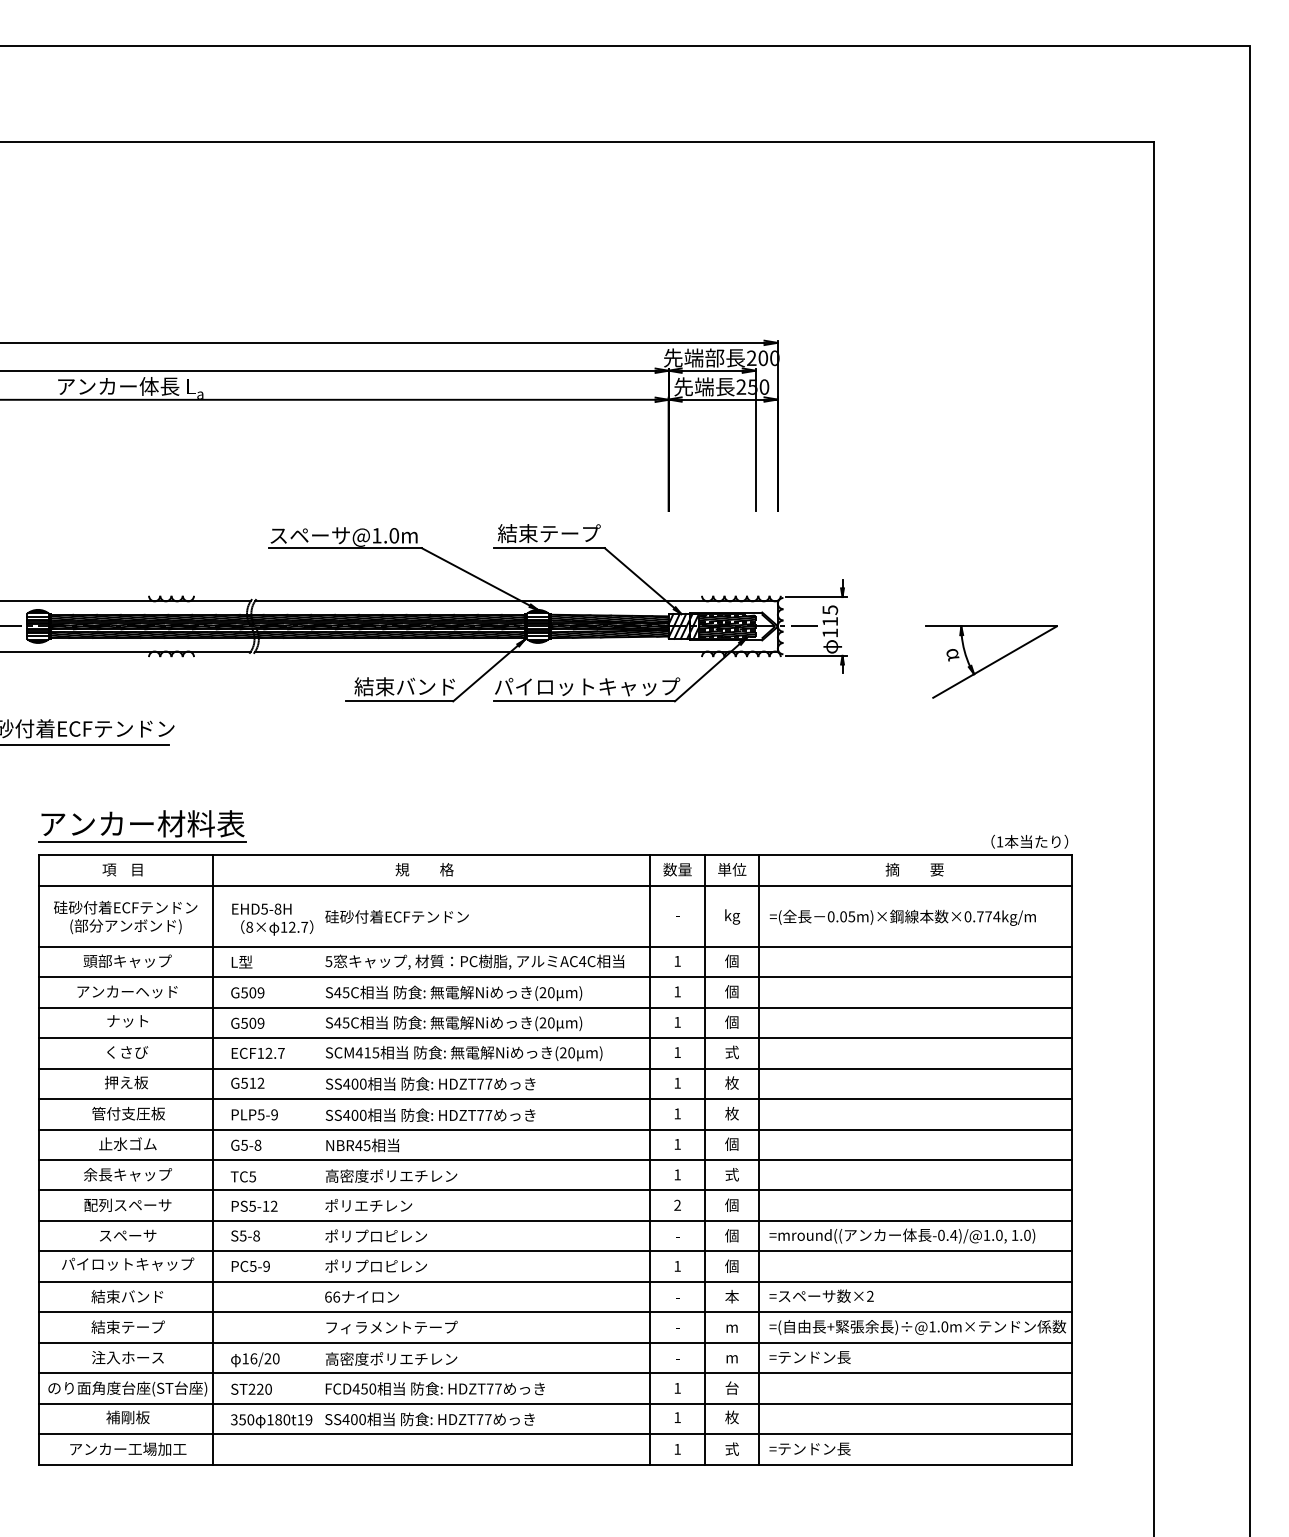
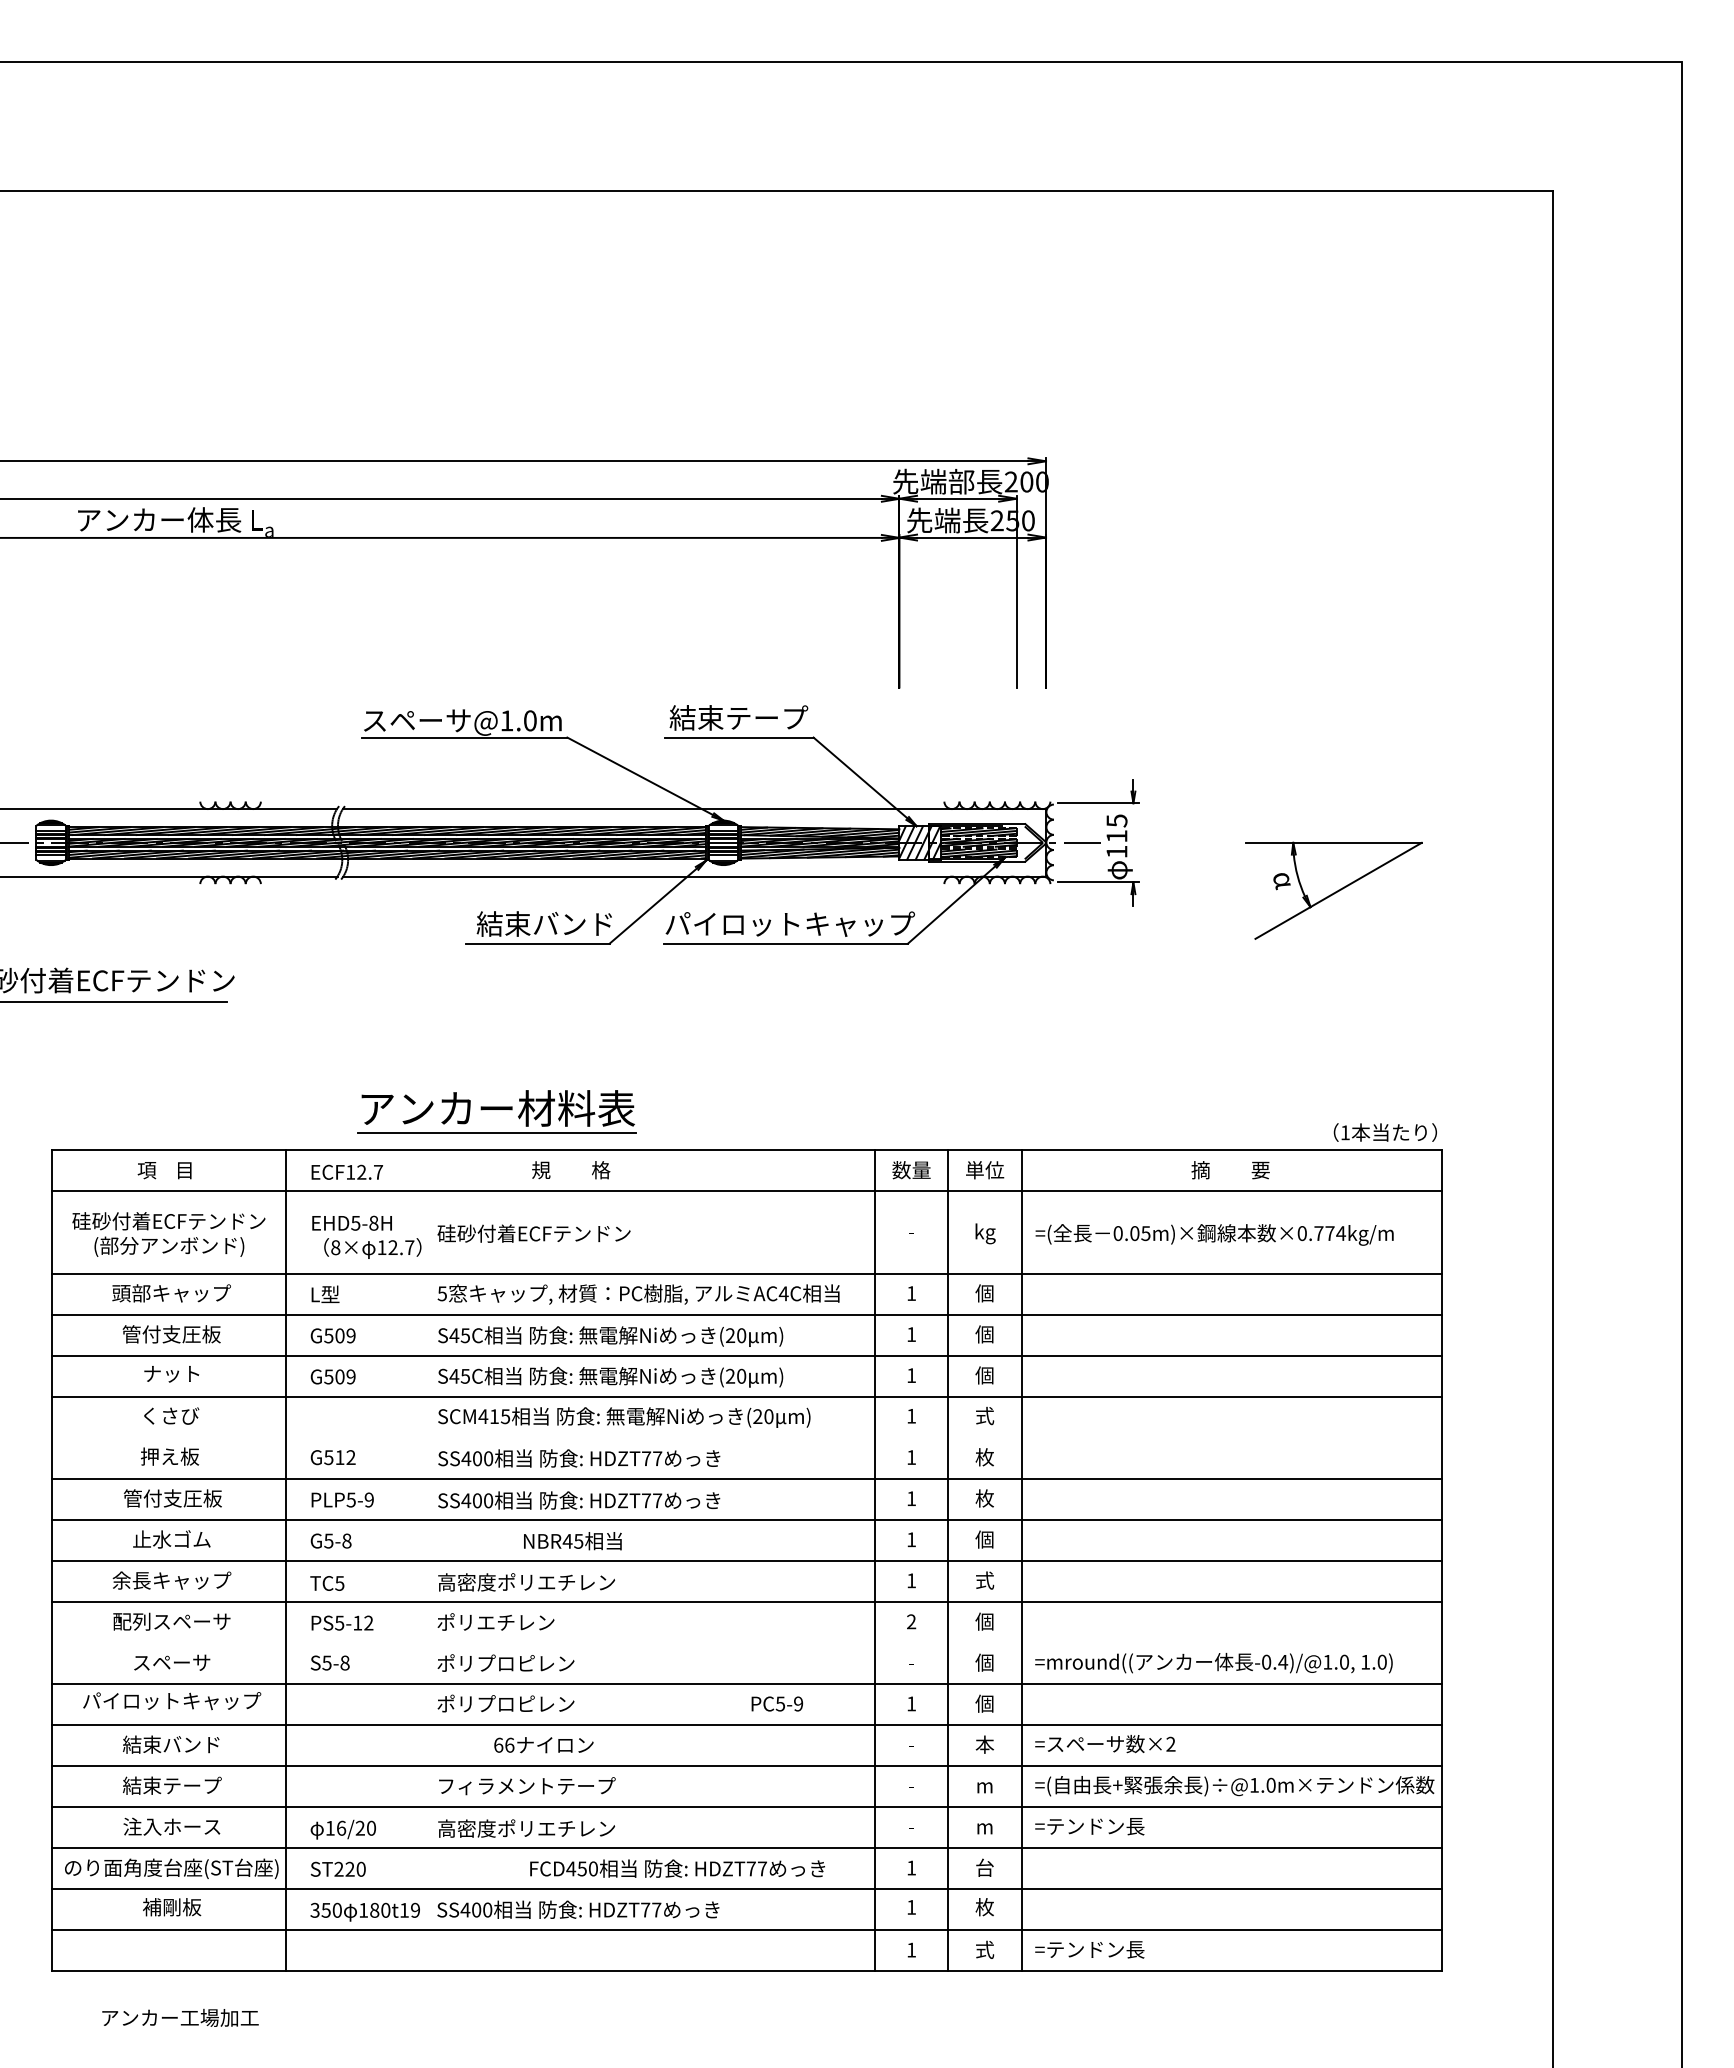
part: (141, 826) -> (496, 1111), moved
text: (127, 991) -> (171, 1334), アンカーヘッド -> 管付支圧板
text: (258, 1052) -> (347, 1171), moved
line: (555, 1068) -> (747, 1437), removed
text: (362, 1145) -> (572, 1541), moved
line: (555, 1220) -> (747, 1642), removed
text: (250, 1266) -> (776, 1703), moved
text: (361, 1297) -> (543, 1745), moved
text: (435, 1388) -> (677, 1868), moved
text: (128, 1448) -> (180, 2017), moved

